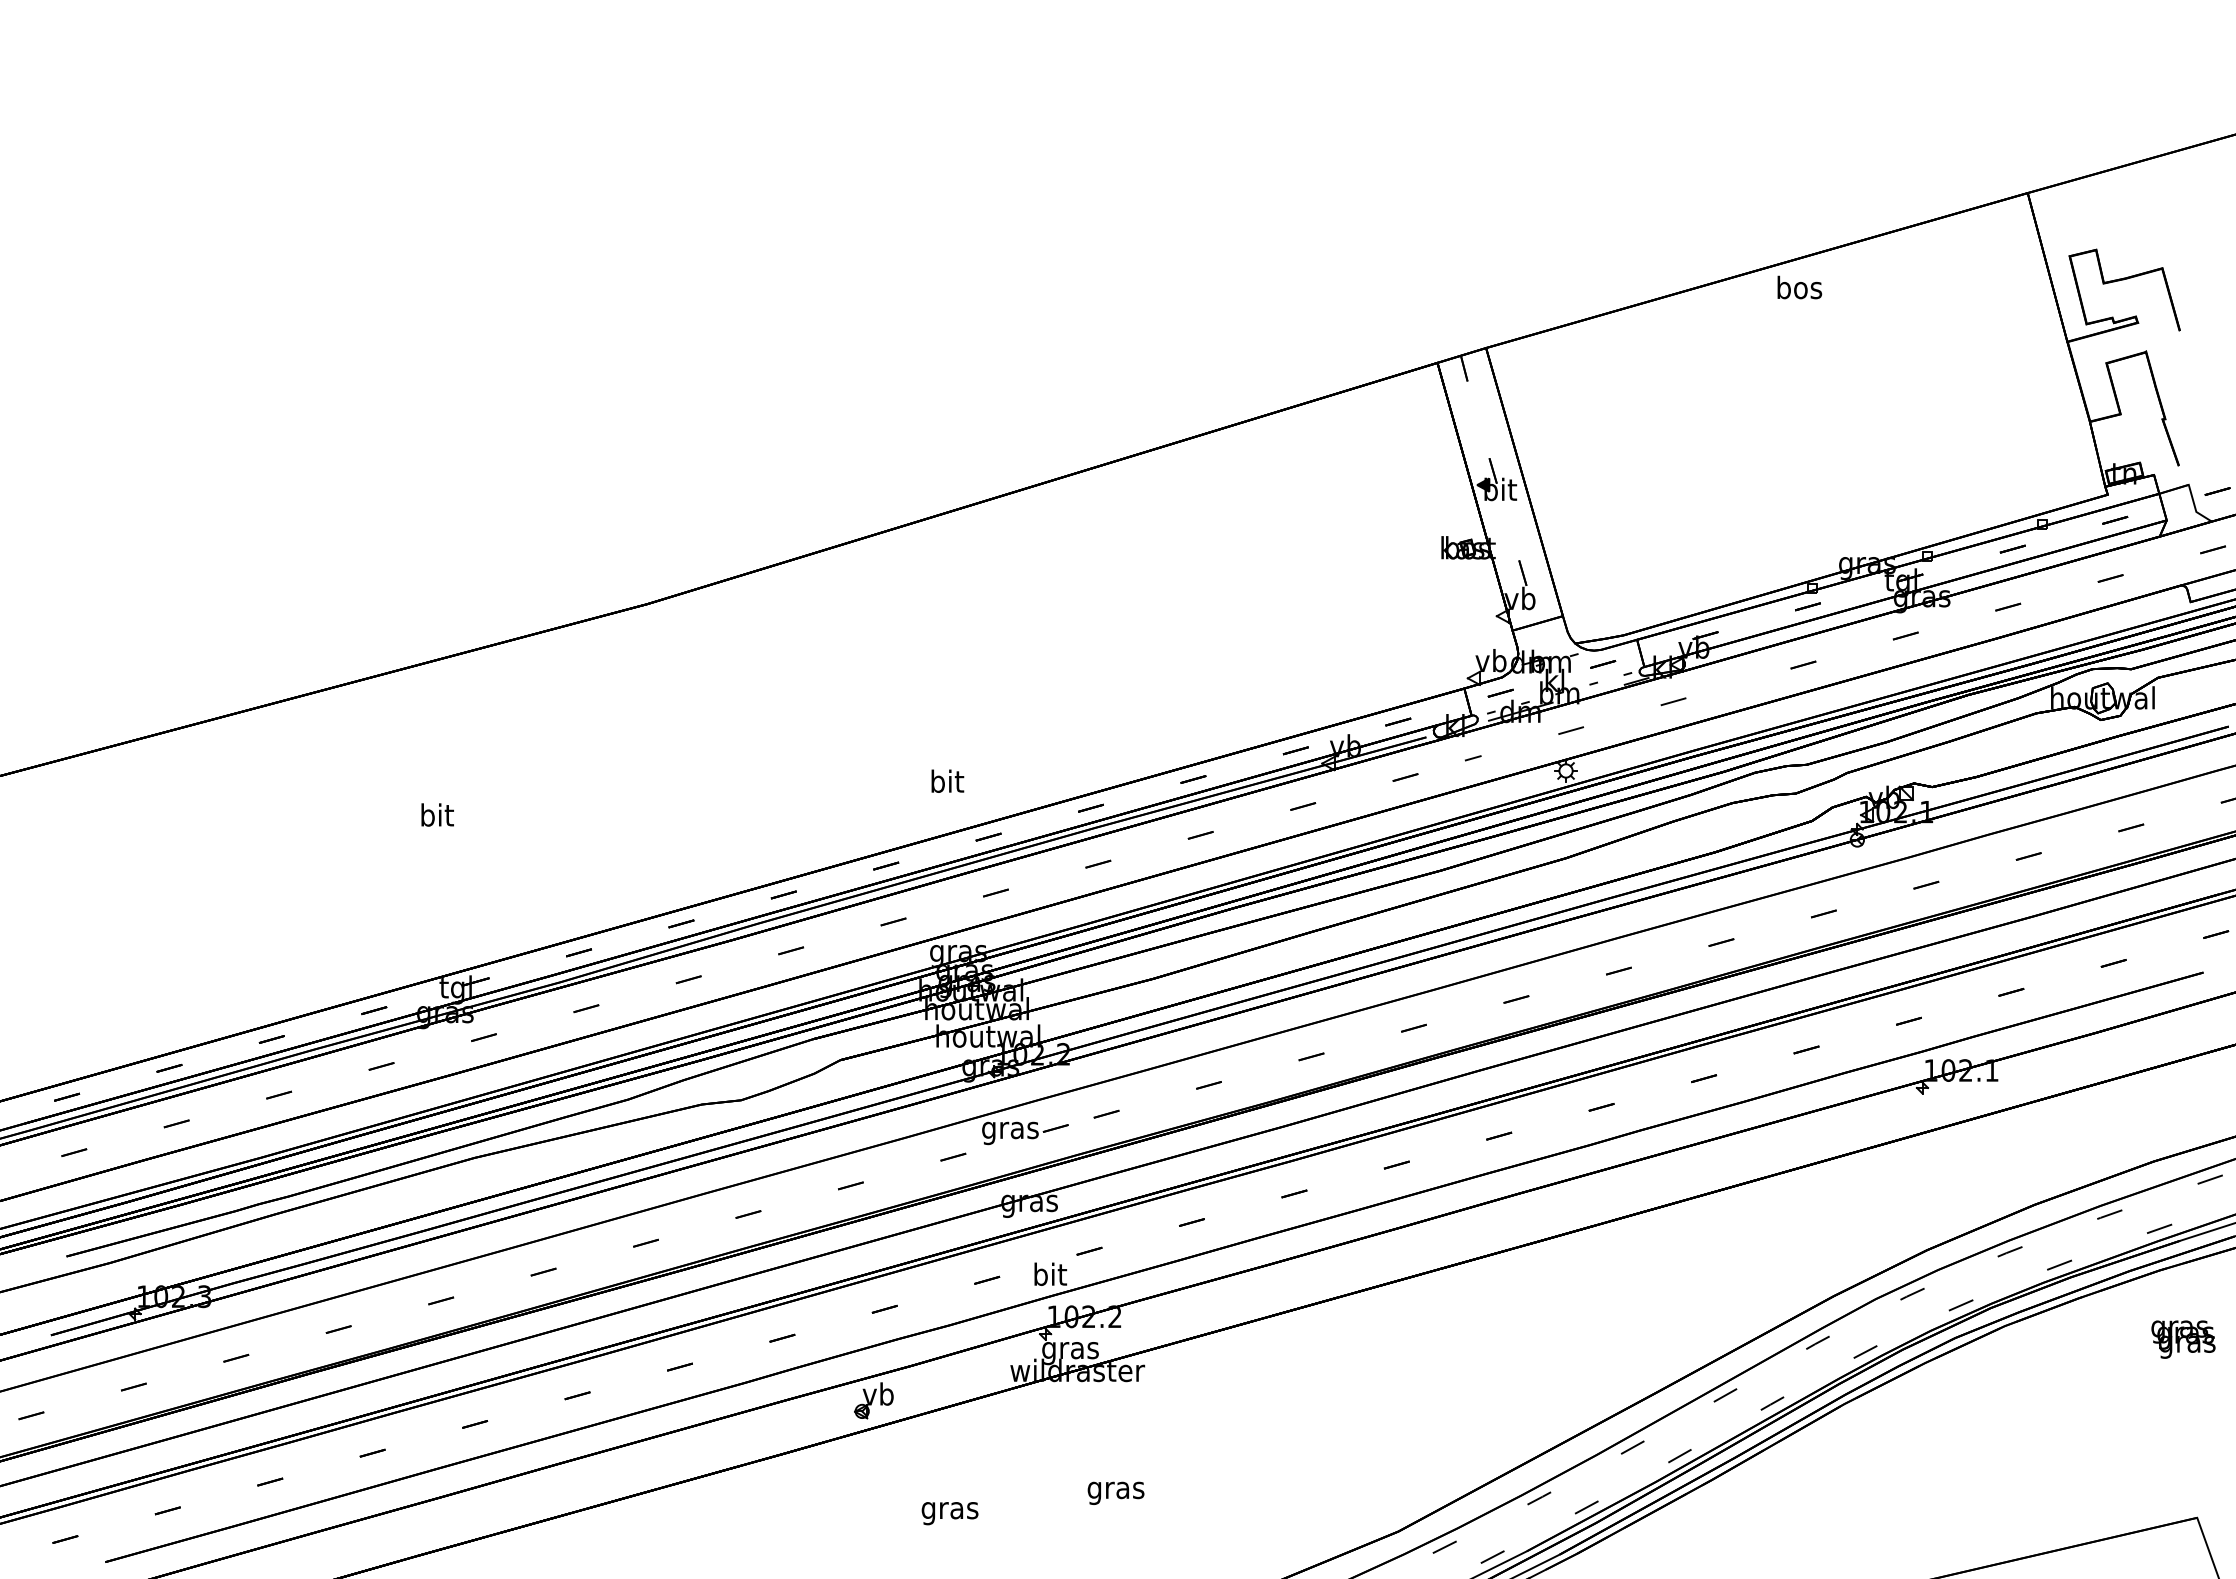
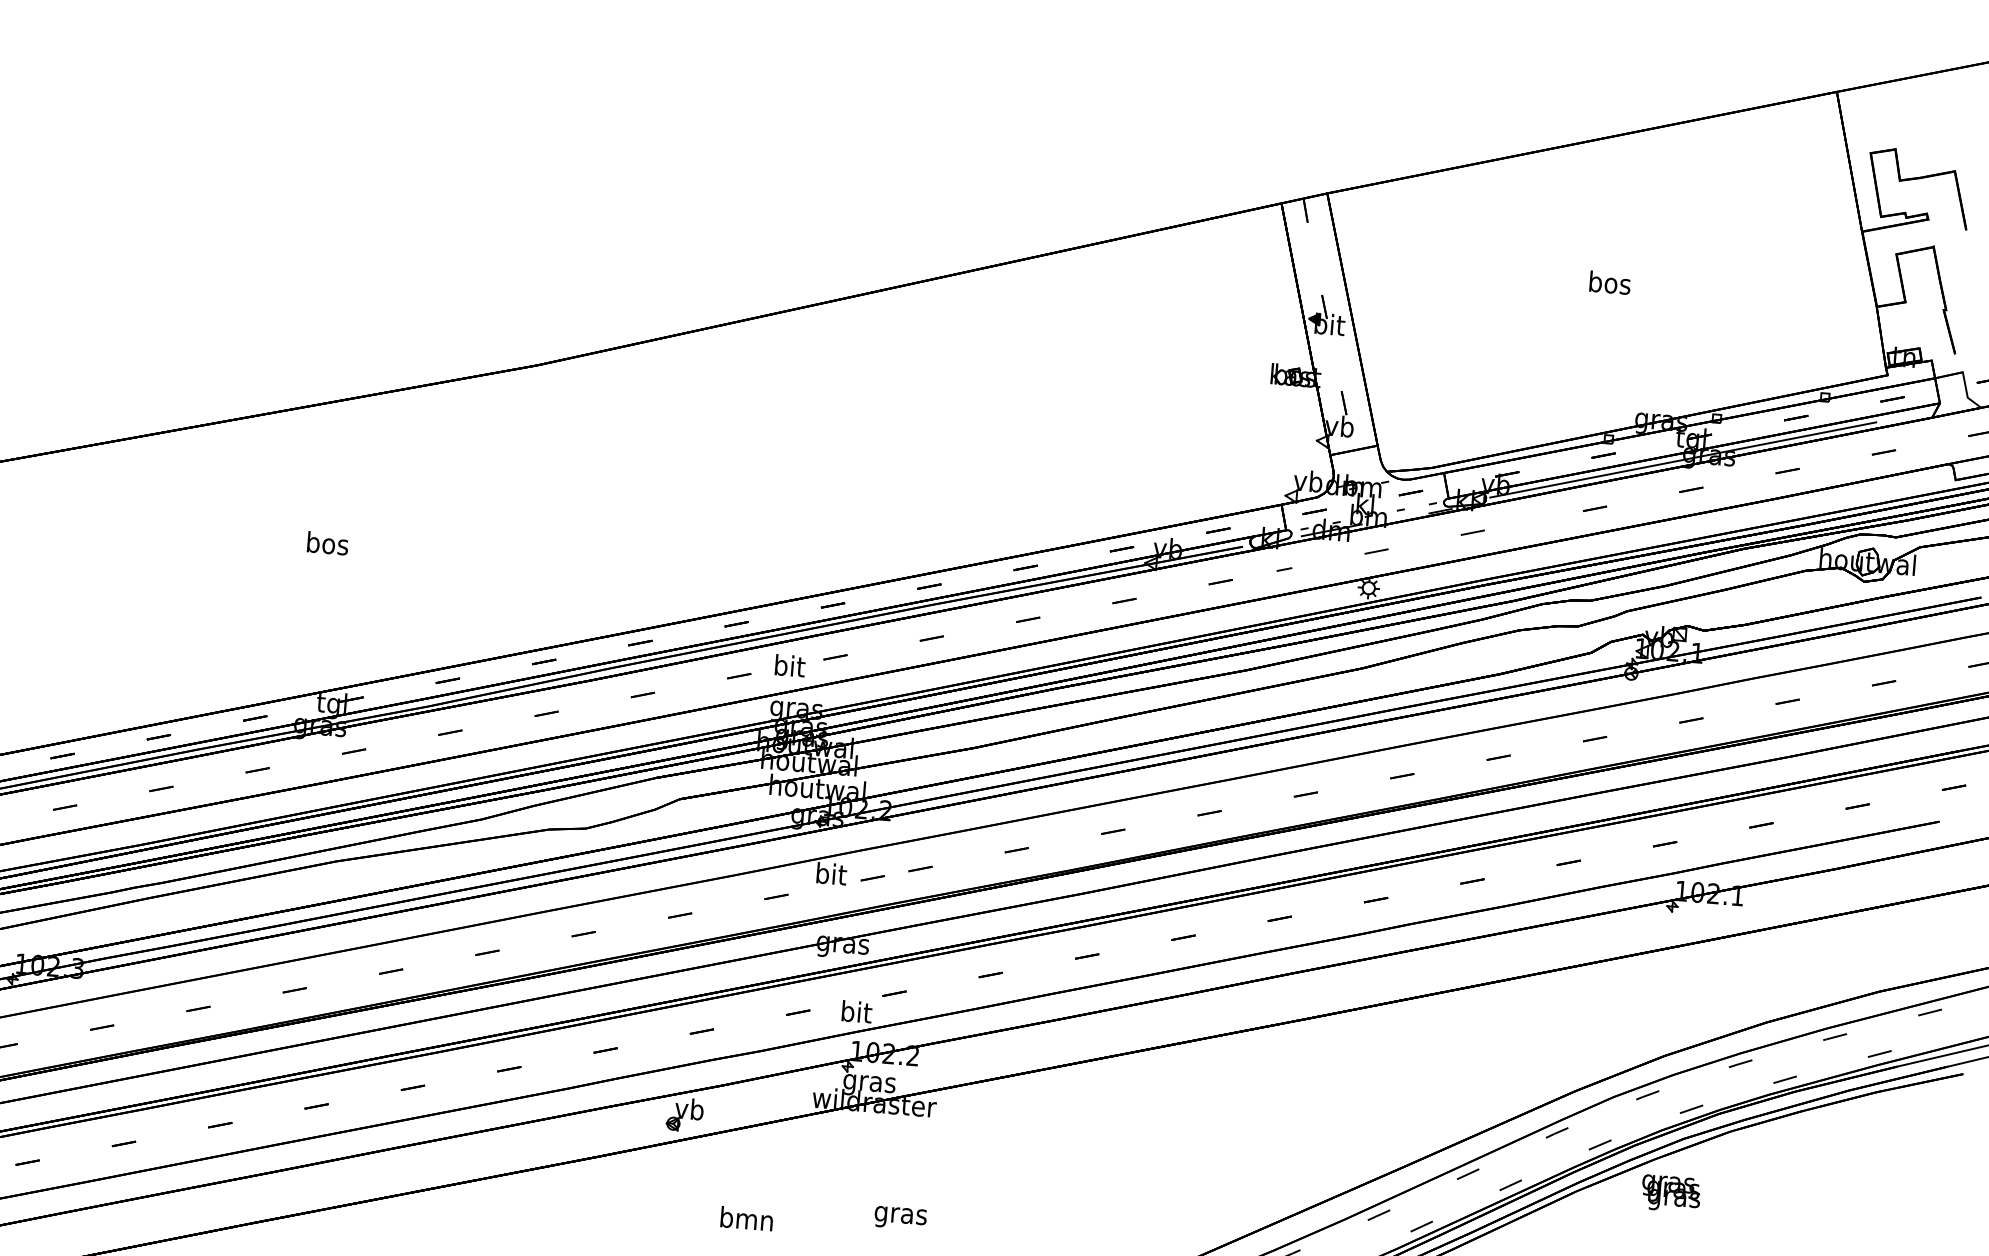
text: (1799, 287) -> (1609, 282), moved
line: (1894, 604) -> (1683, 460), added
text: (947, 780) -> (790, 665), moved
text: (437, 814) -> (328, 542), bit -> bos
text: (1010, 1130) -> (830, 876), gras -> bit
text: (2183, 1339) -> (1671, 1193), moved
text: (949, 1510) -> (746, 1221), gras -> bmn

